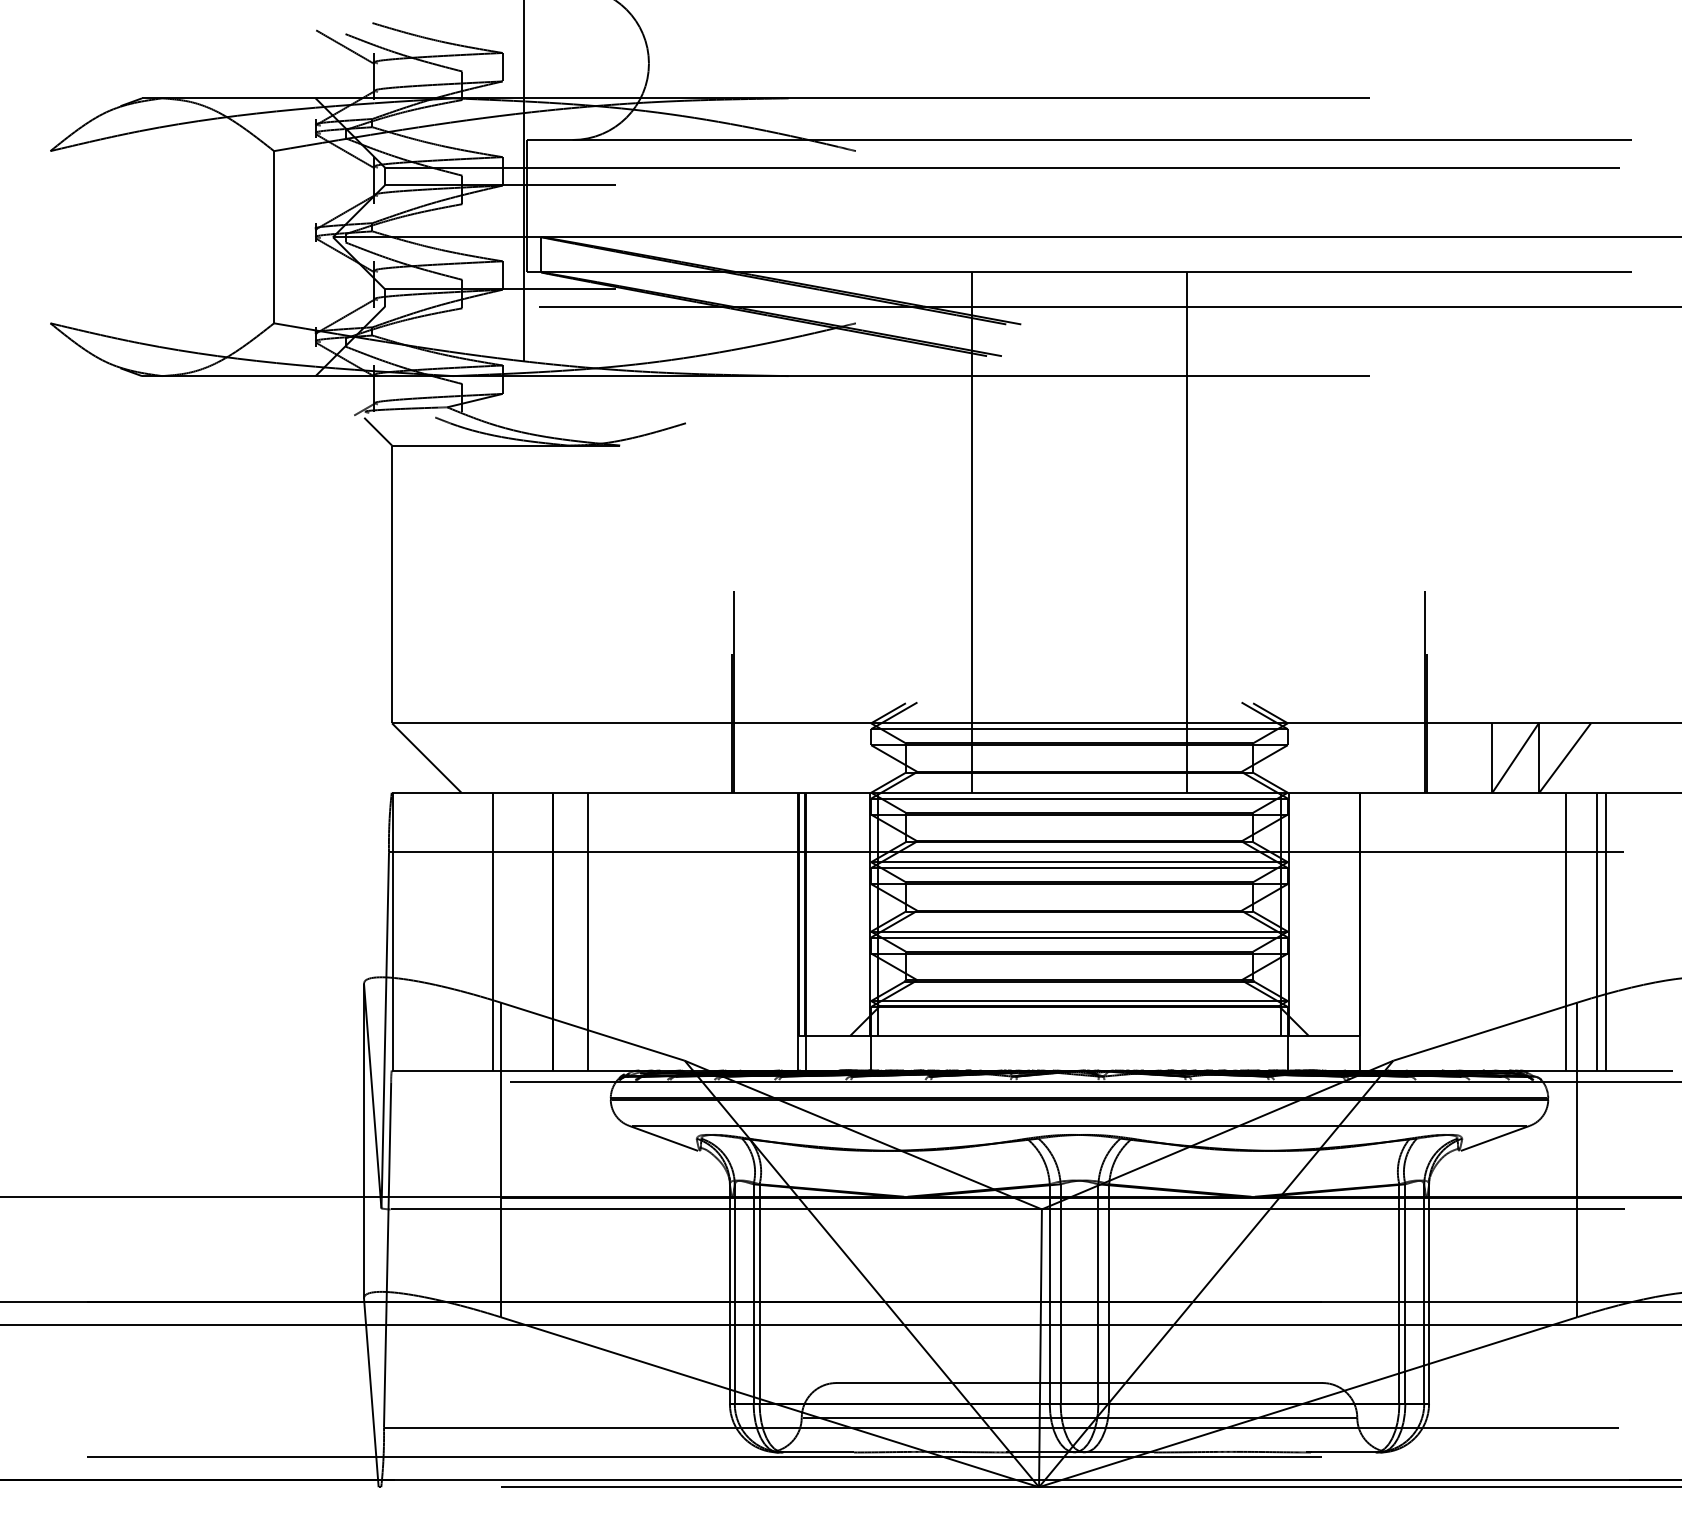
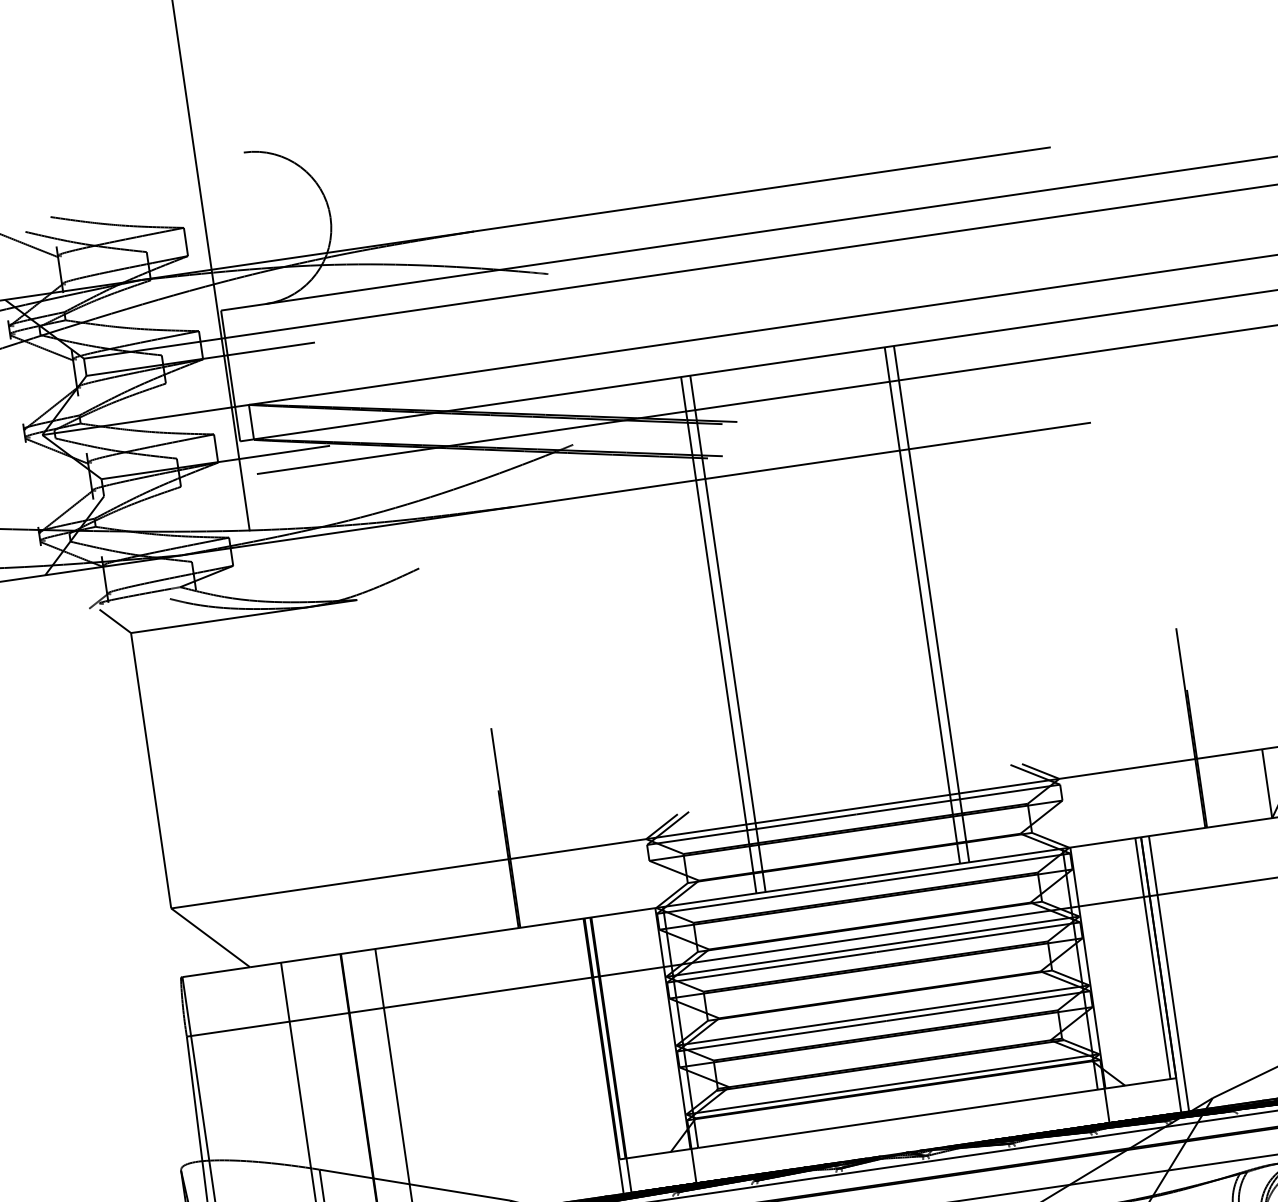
line: (981, 531) -> (727, 633), added
line: (1177, 531) -> (922, 604), added
line: (1354, 913) -> (1152, 957), added
line: (1368, 931) -> (1169, 973), added

